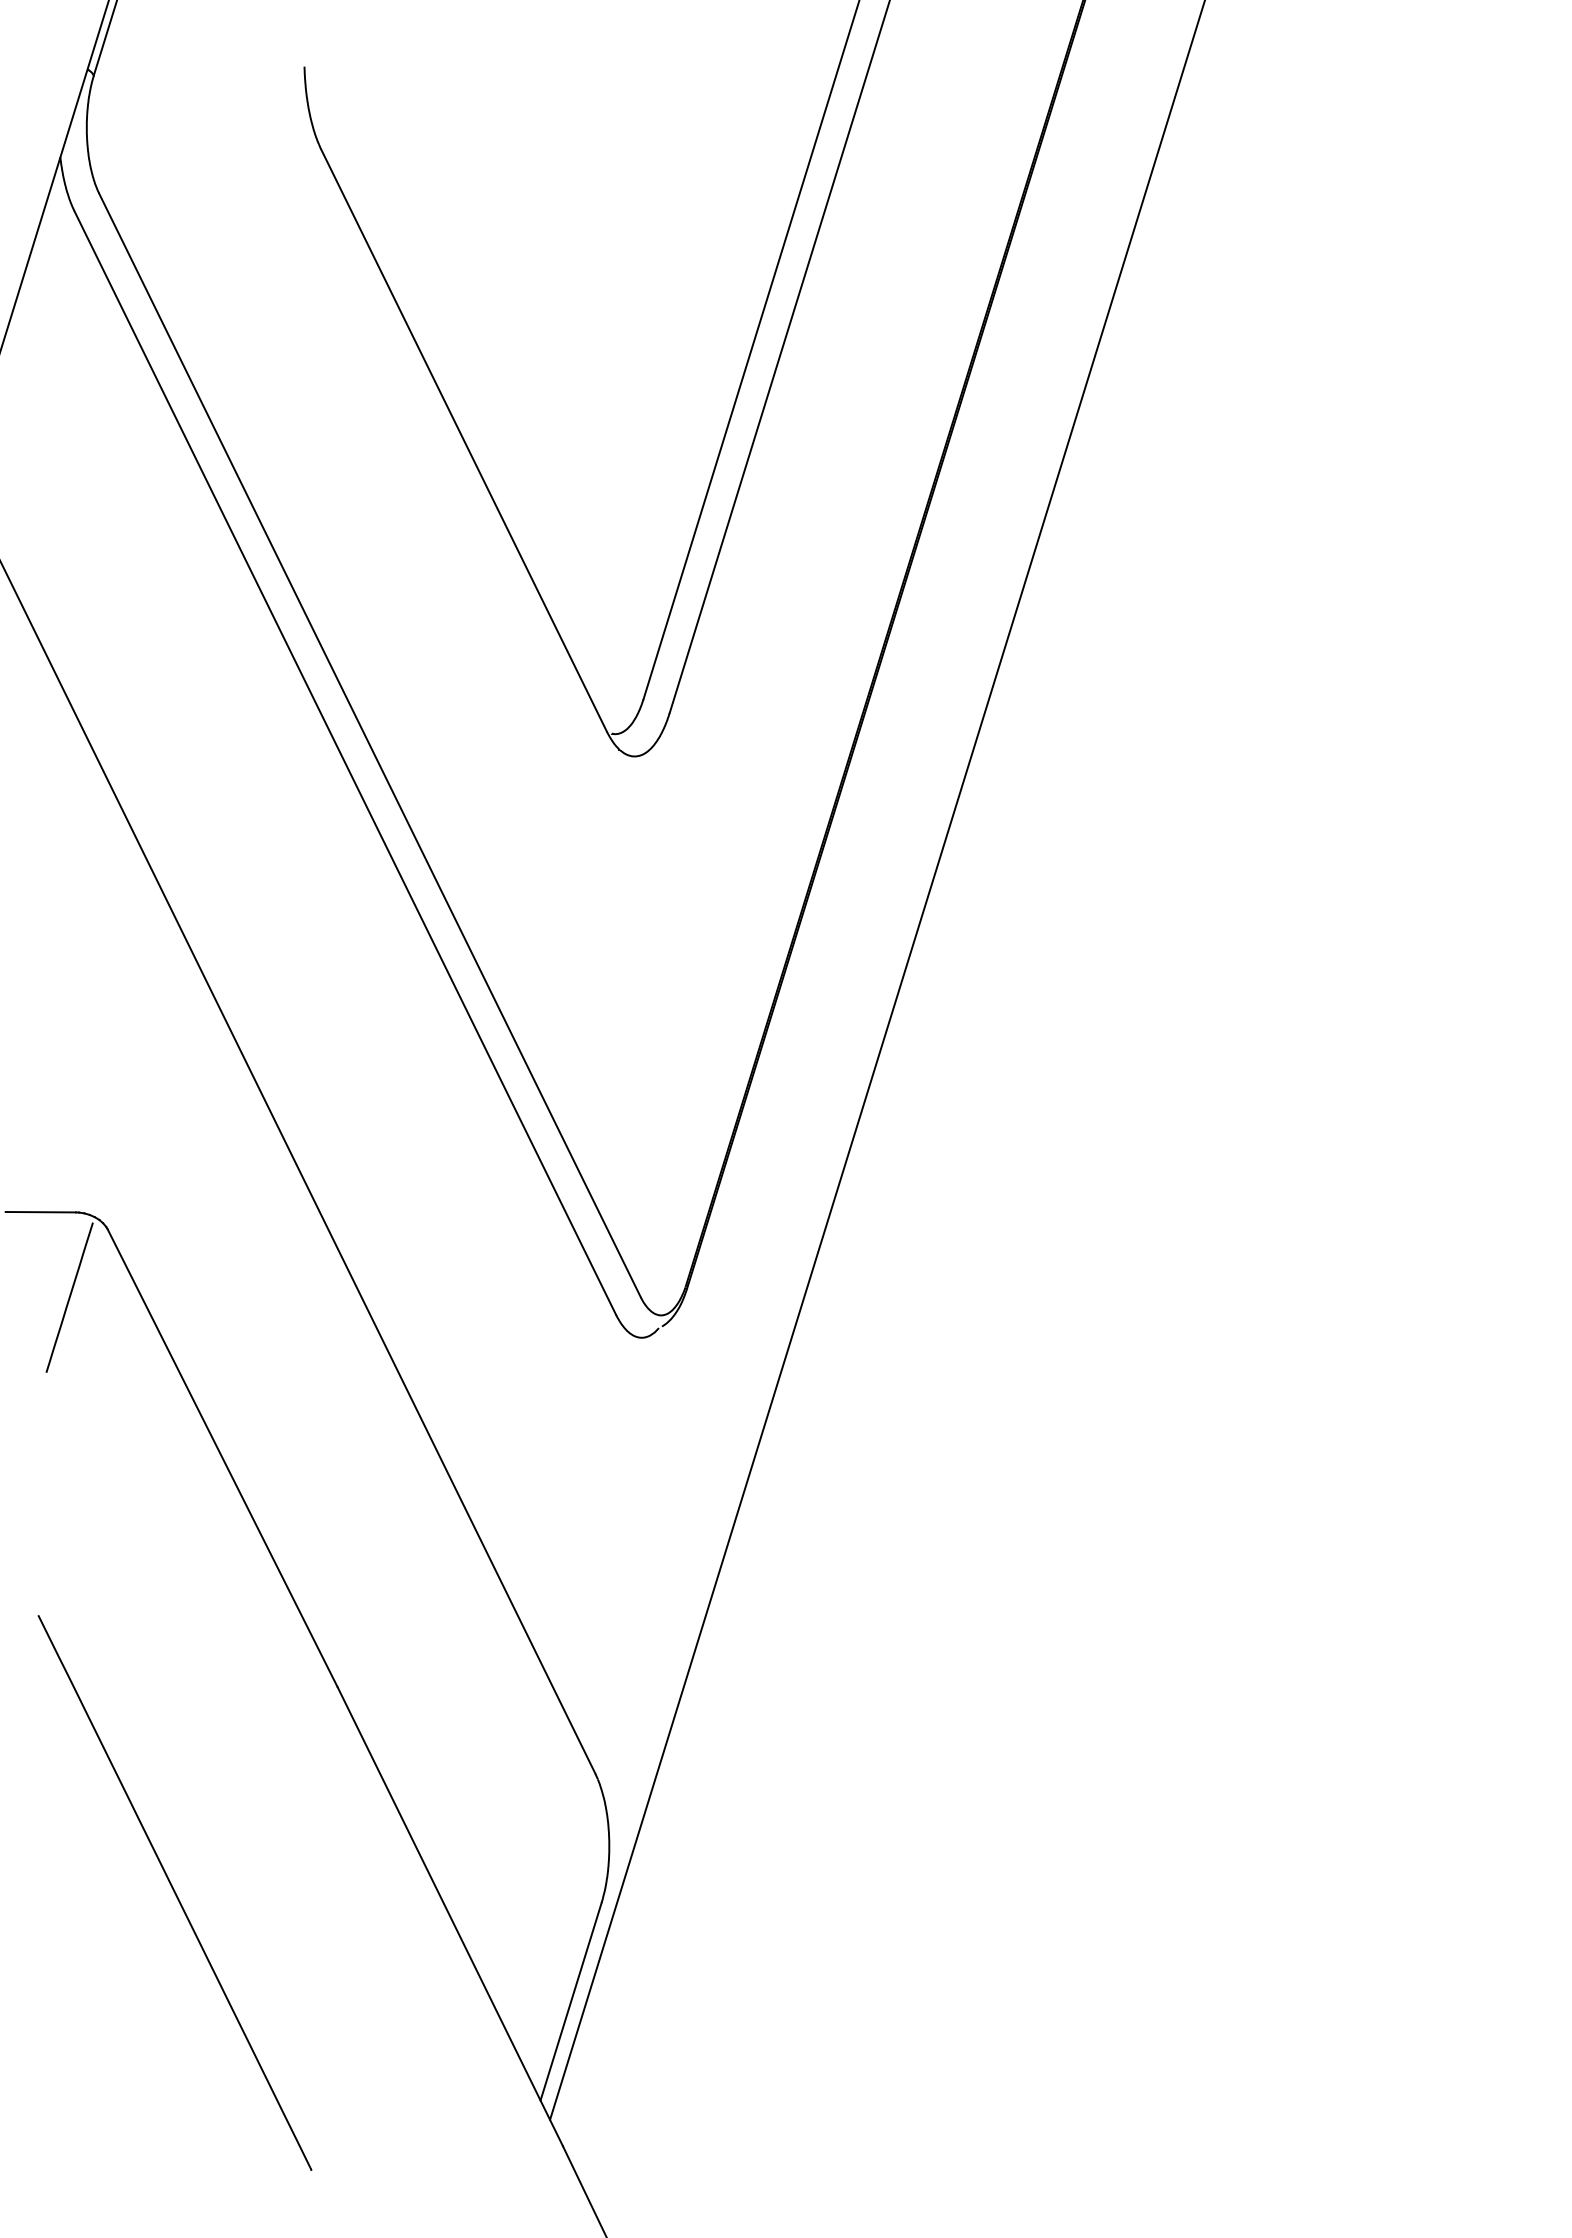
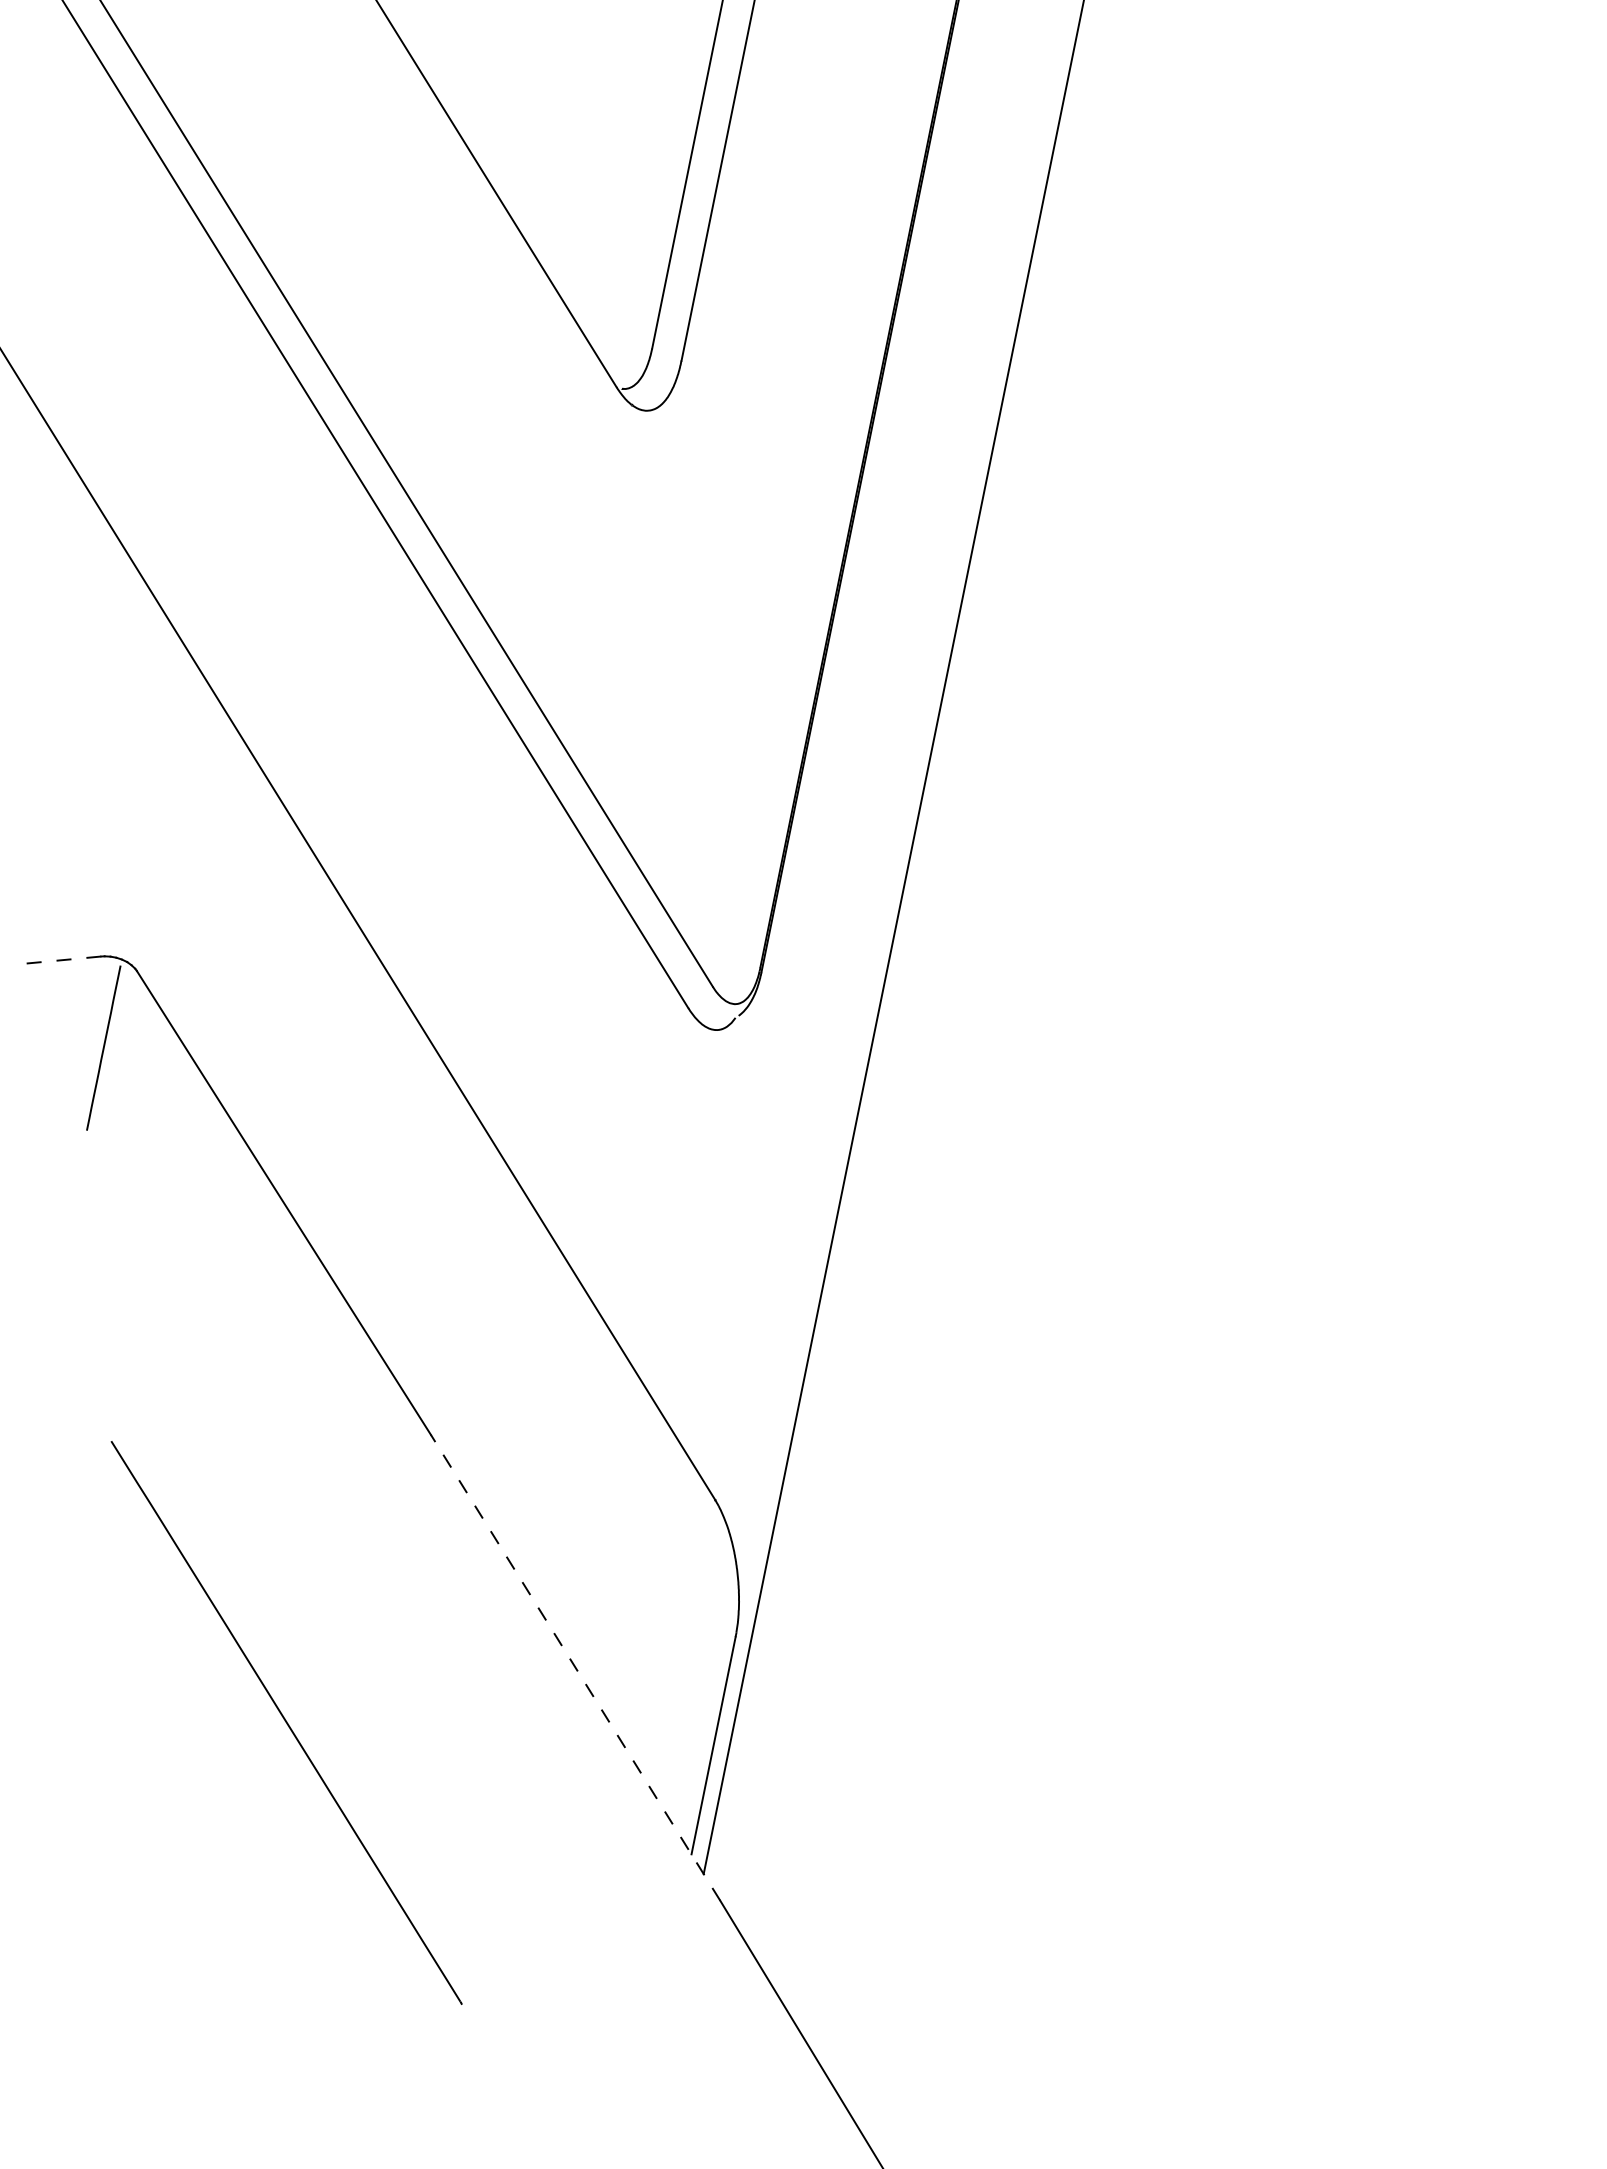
line: (40, 1212) -> (63, 960), solid -> dashed
line: (174, 1892) -> (286, 1722), moved
line: (450, 1916) -> (575, 1667), solid -> dashed

